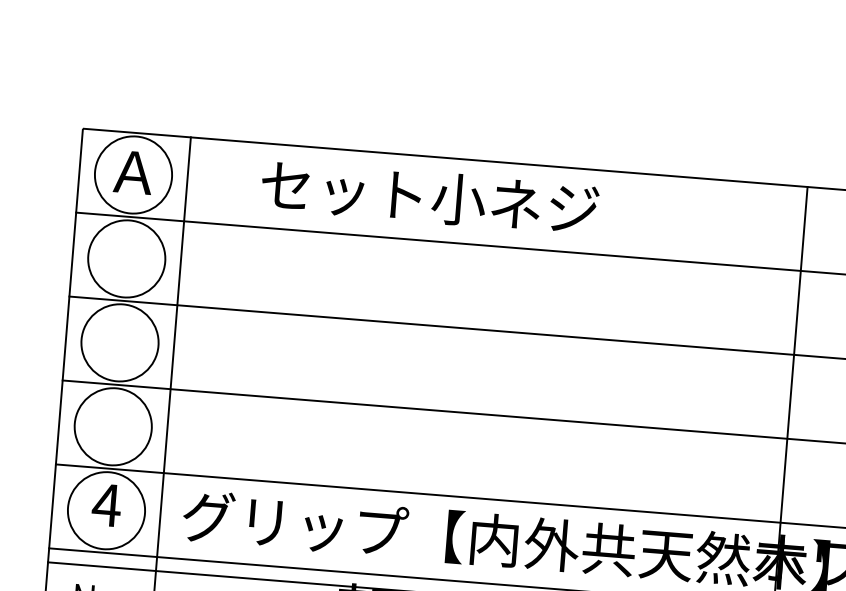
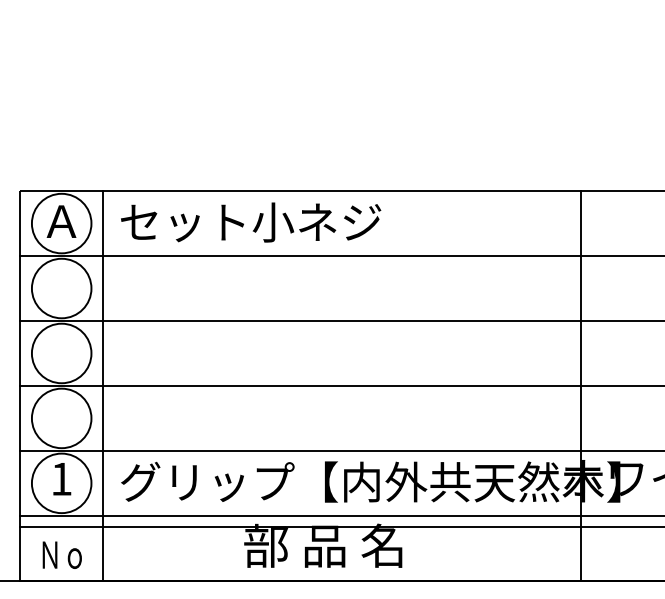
text: (430, 197) -> (251, 222), moved
text: (106, 505) -> (61, 479), 4 -> 1

